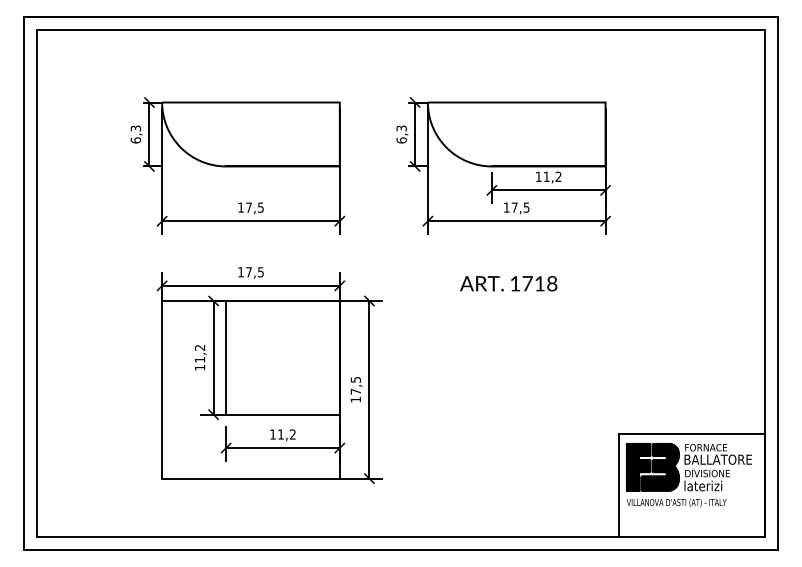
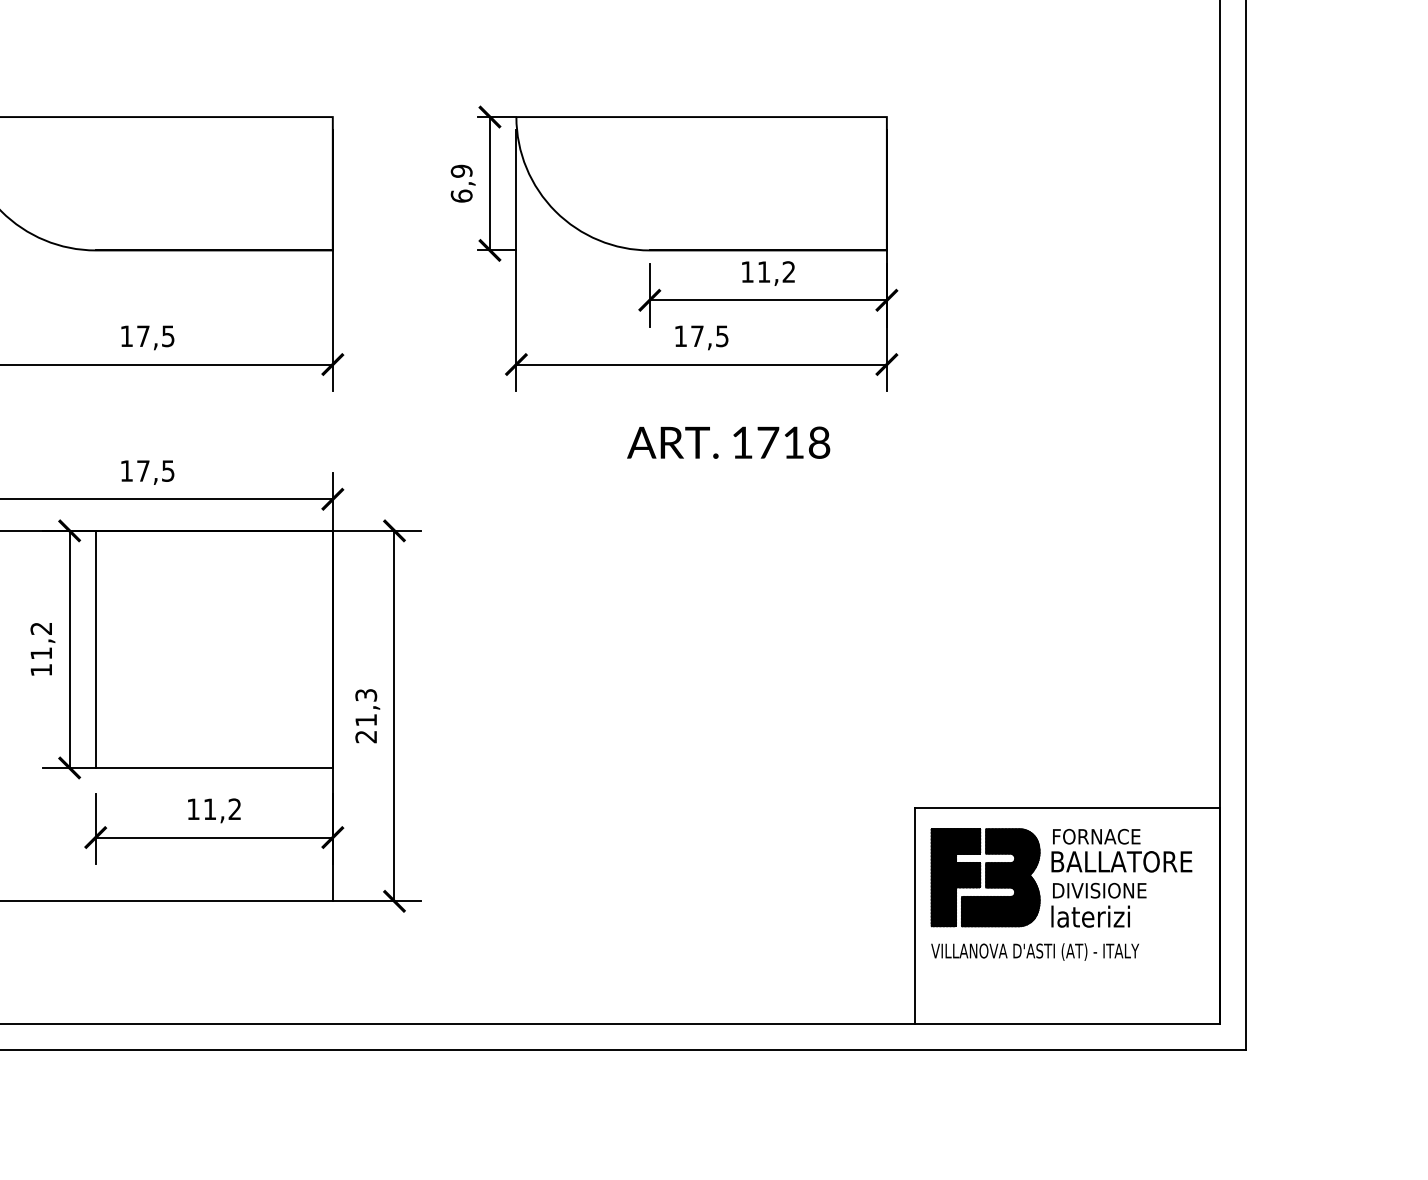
text: (401, 128) -> (461, 171), 6,3 -> 6,9
text: (508, 283) -> (728, 442), moved
text: (355, 389) -> (365, 715), 17,5 -> 21,3

